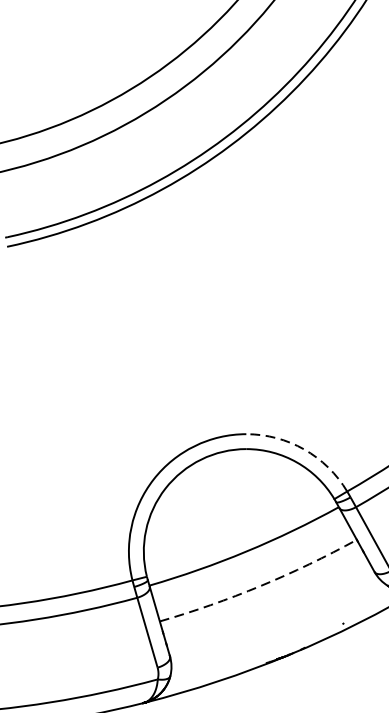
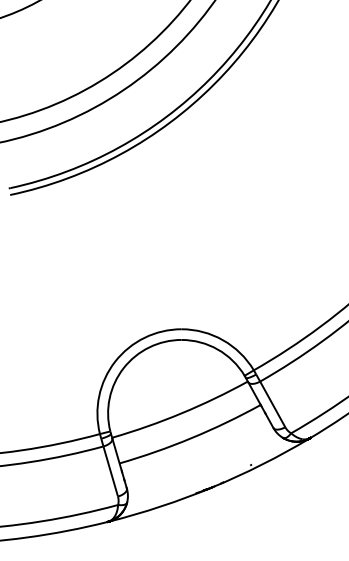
arc: (304, 449) -> (223, 340), dashed -> solid
arc: (260, 586) -> (191, 438), dashed -> solid

